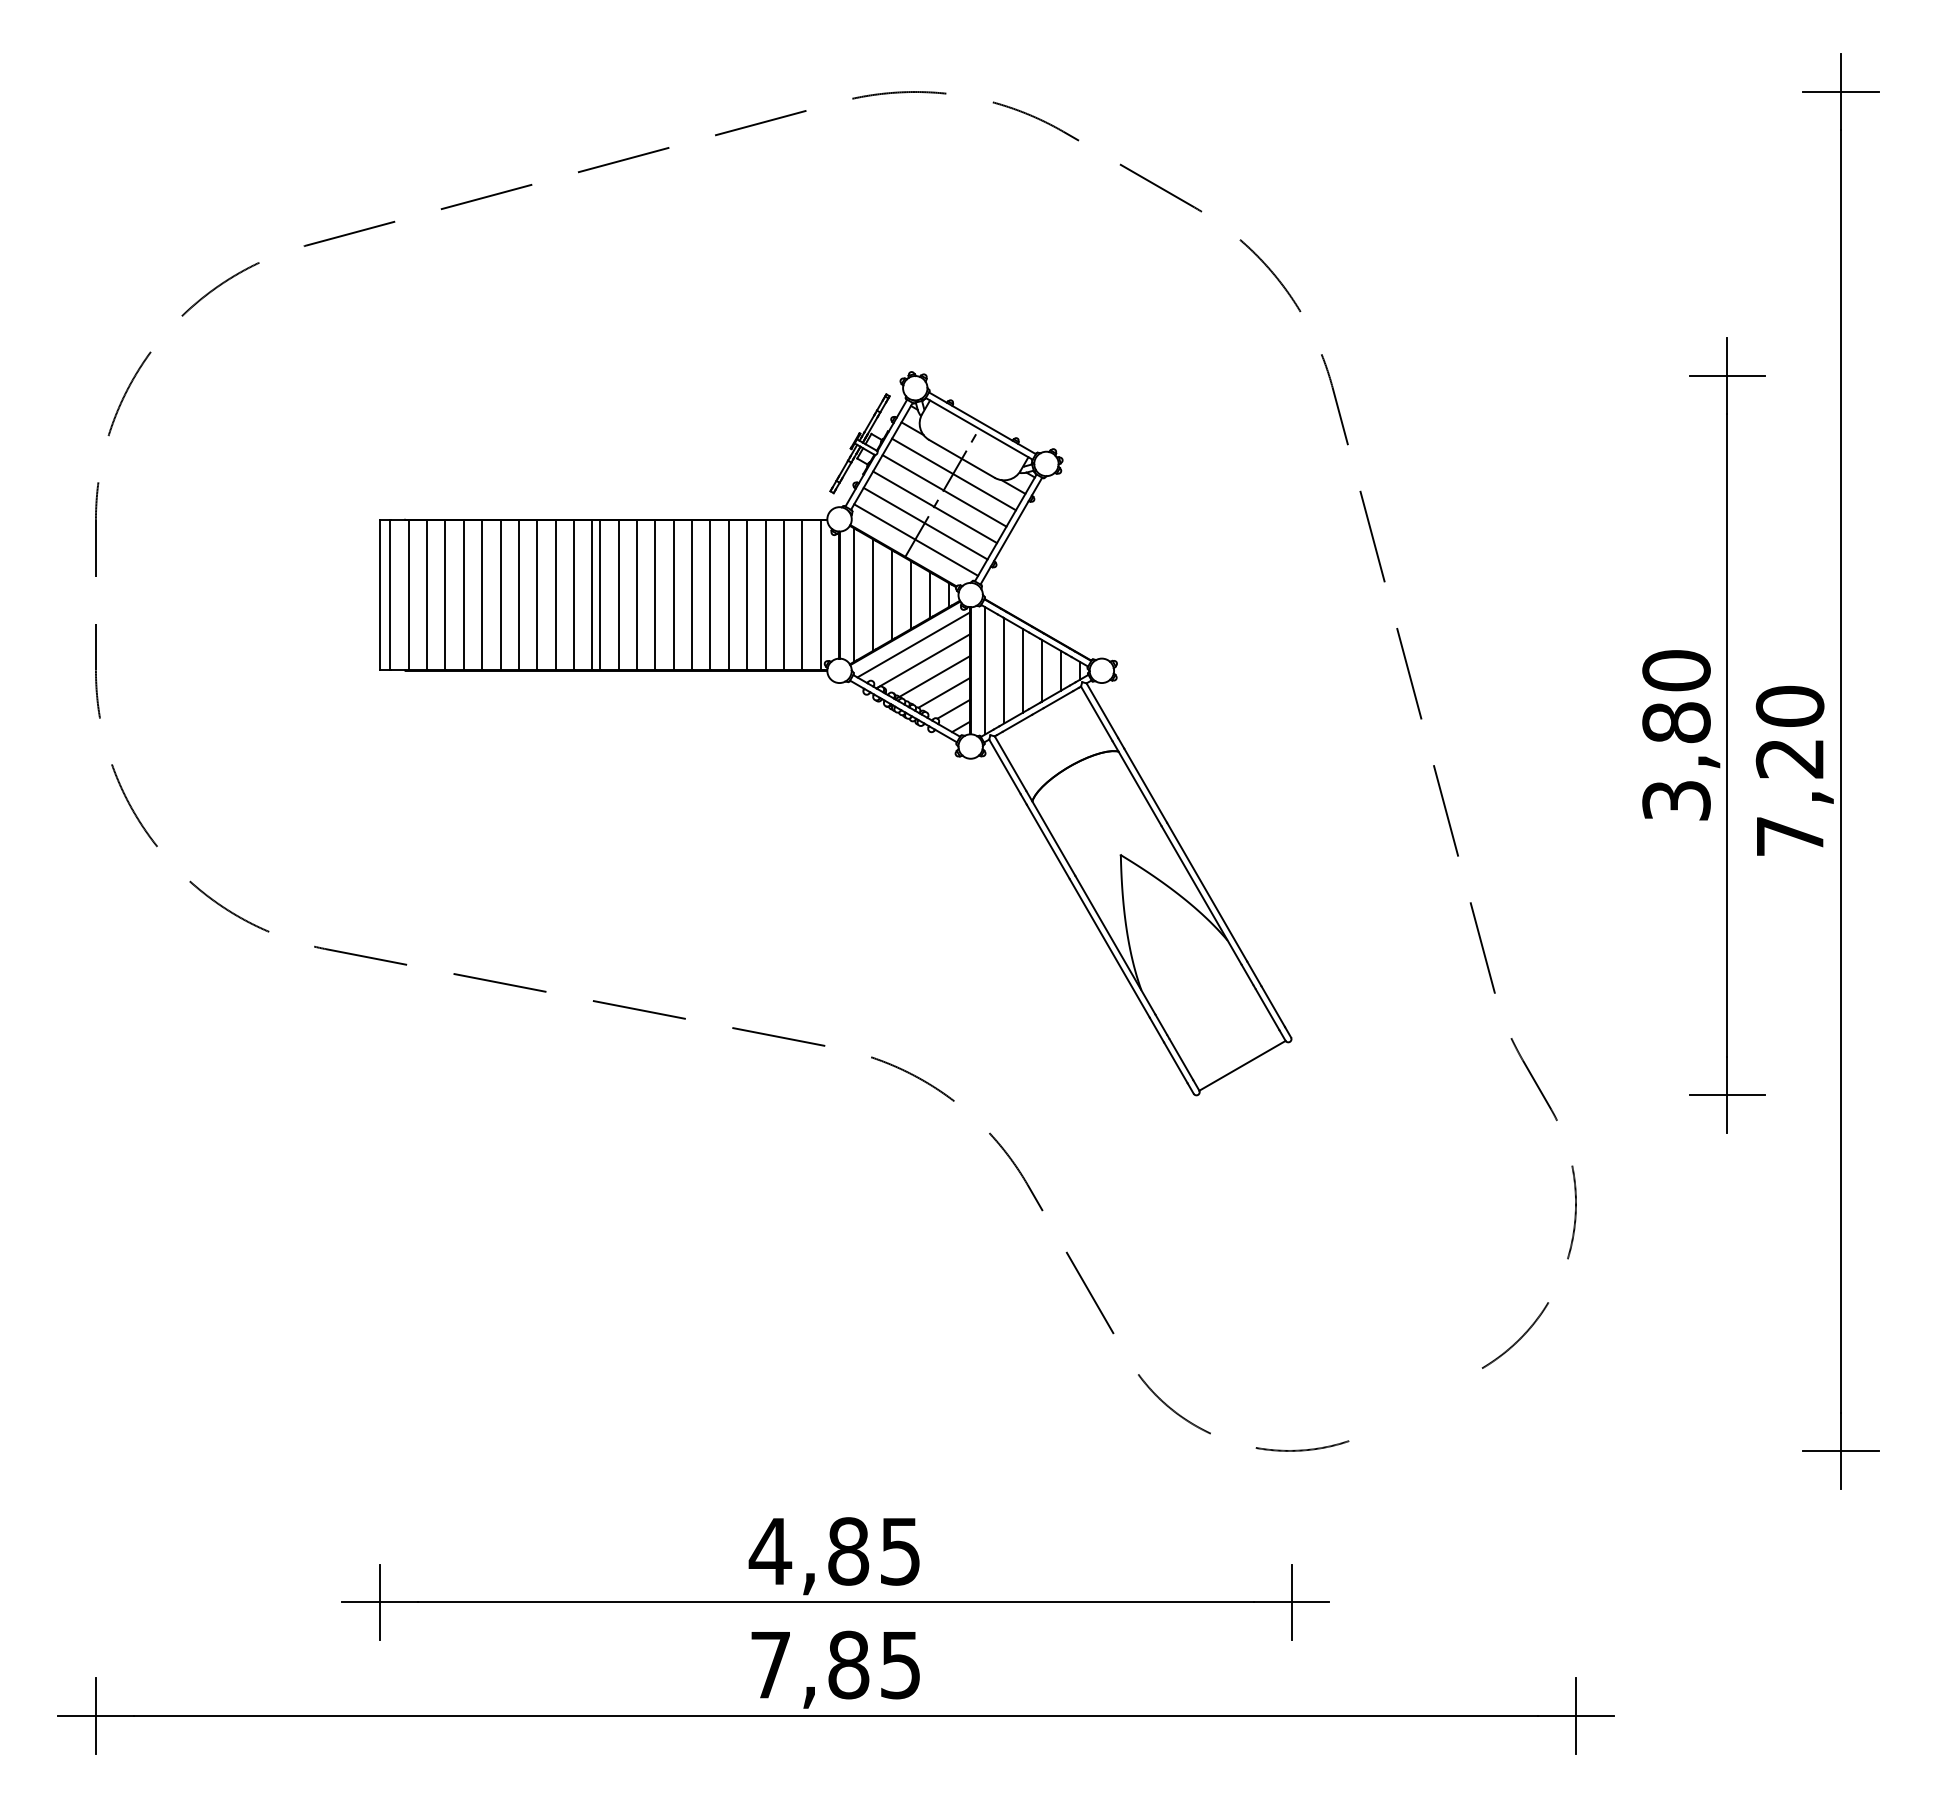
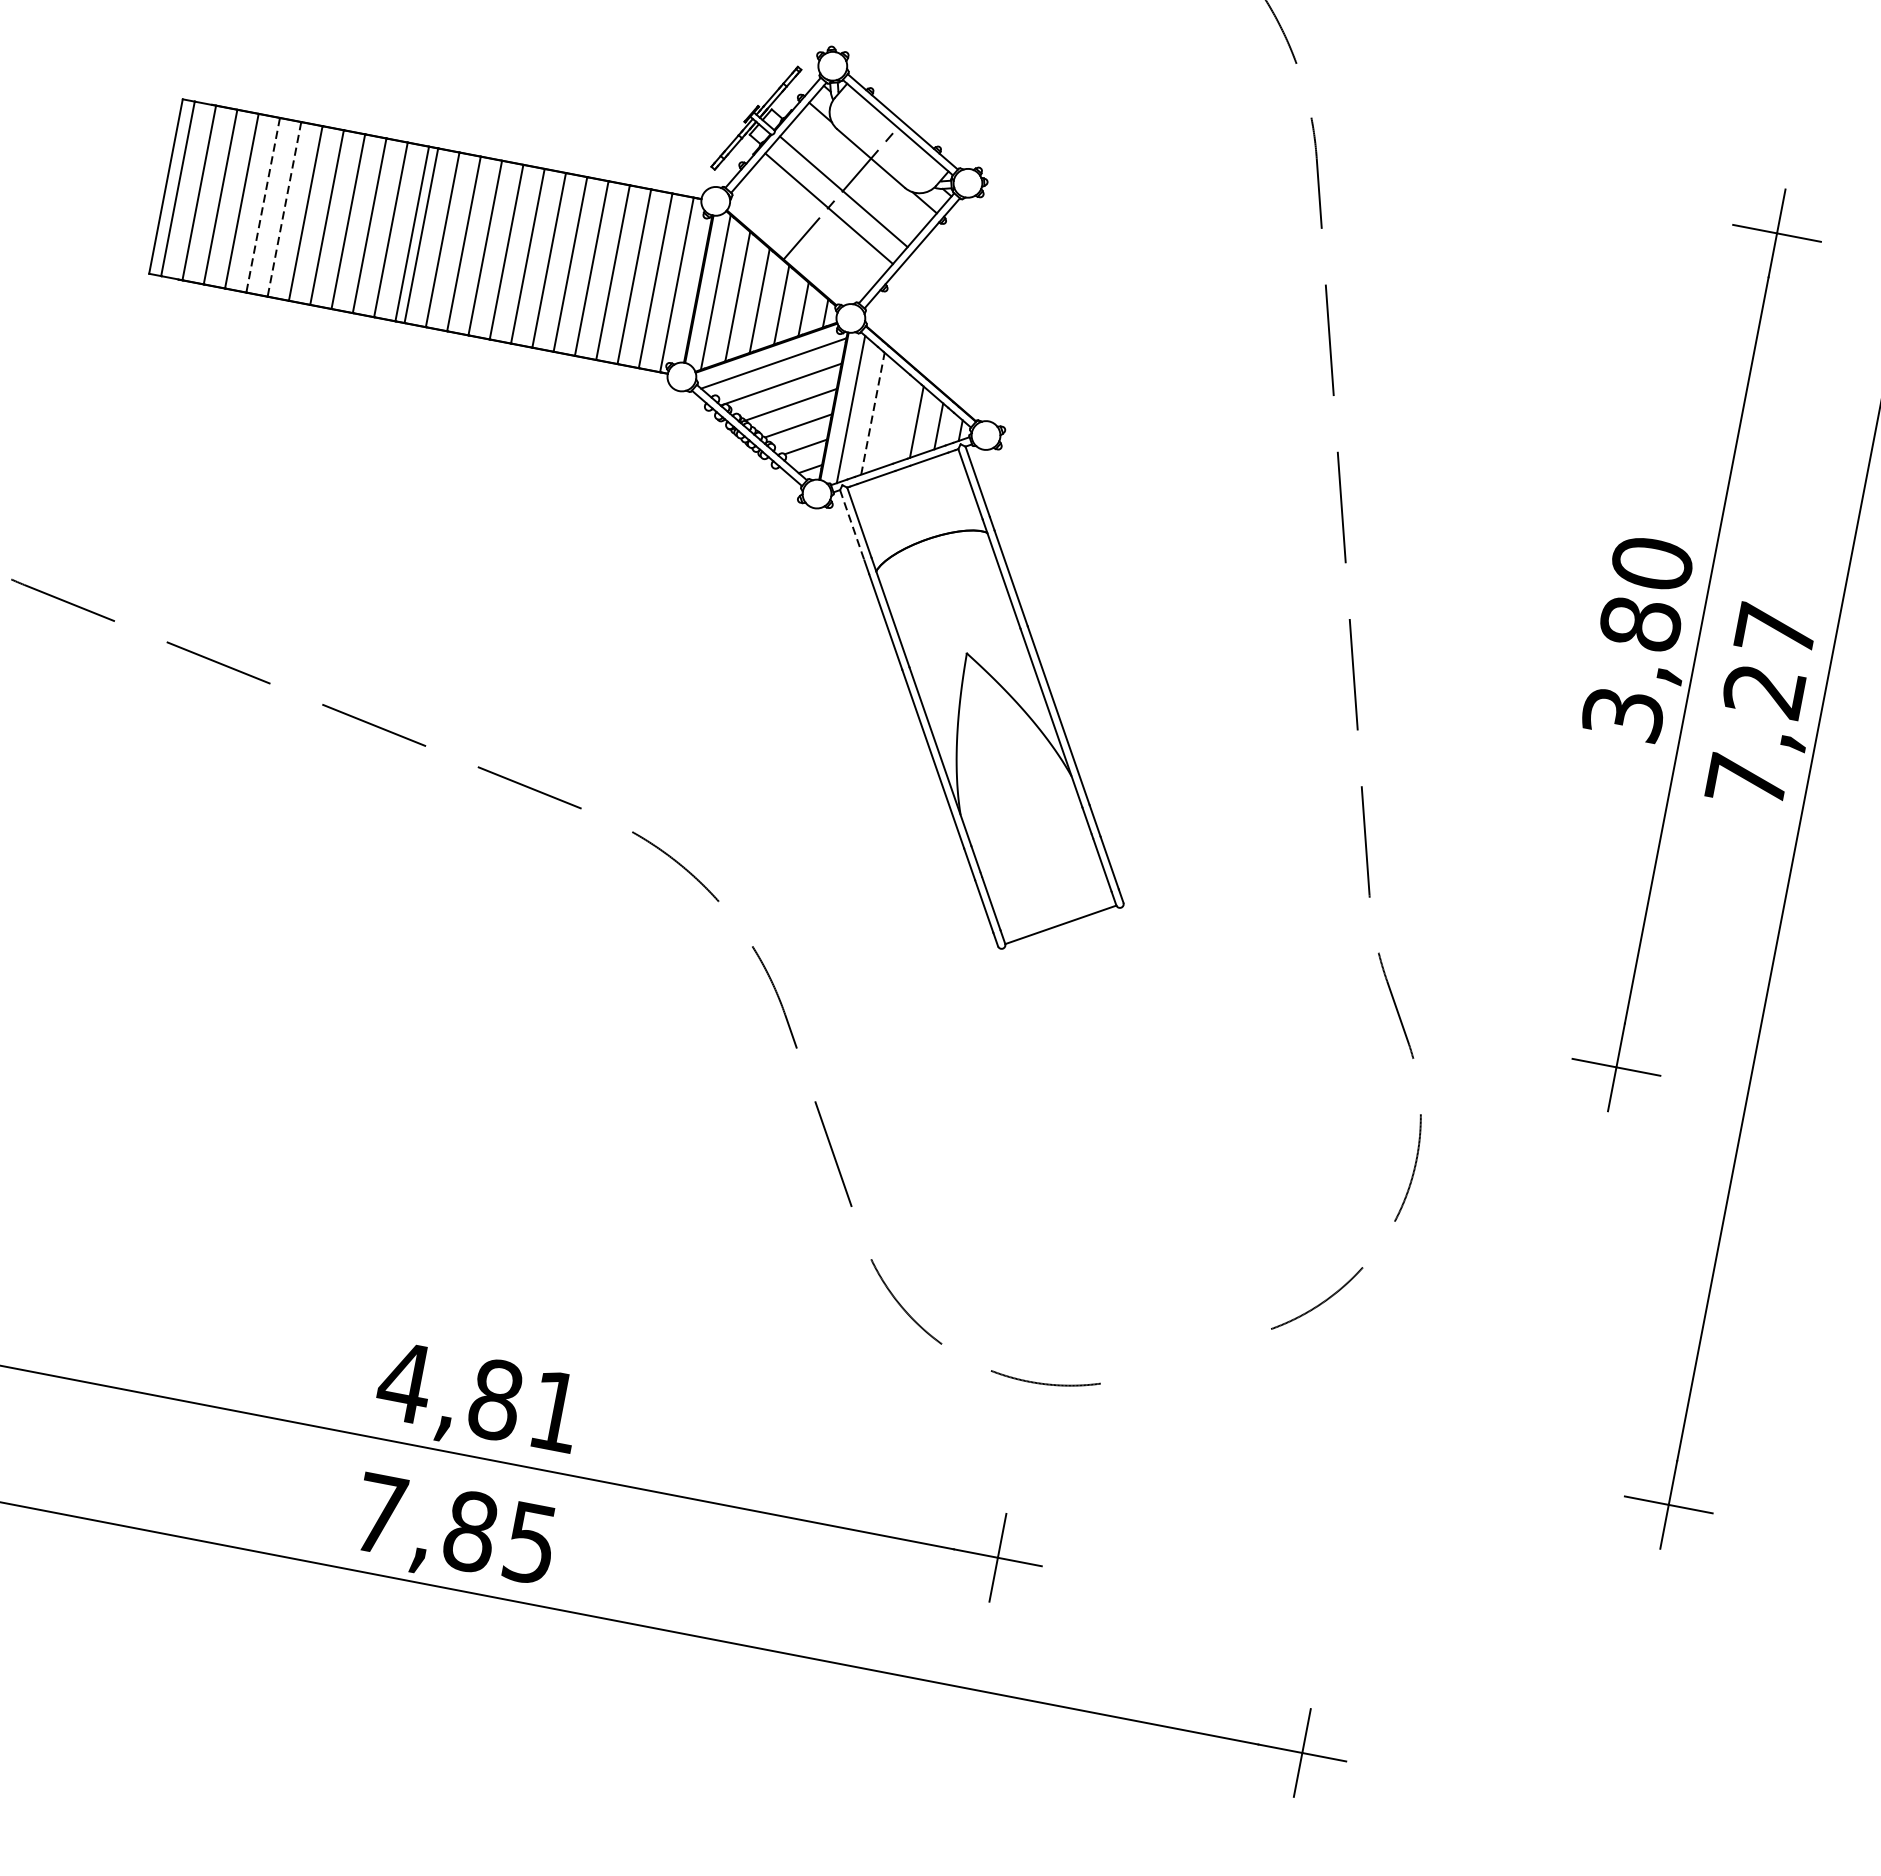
line: (953, 474) -> (857, 174), removed
line: (925, 523) -> (814, 225), removed
line: (916, 539) -> (800, 241), removed
line: (463, 595) -> (262, 205), solid -> dashed
line: (482, 595) -> (284, 209), solid -> dashed
line: (1004, 670) -> (873, 413), solid -> dashed
line: (1023, 670) -> (895, 417), removed
text: (1789, 705) -> (1775, 629), 7,20 -> 7,27
line: (1004, 766) -> (851, 524), solid -> dashed
text: (900, 1551) -> (555, 1411), 4,85 -> 4,81

